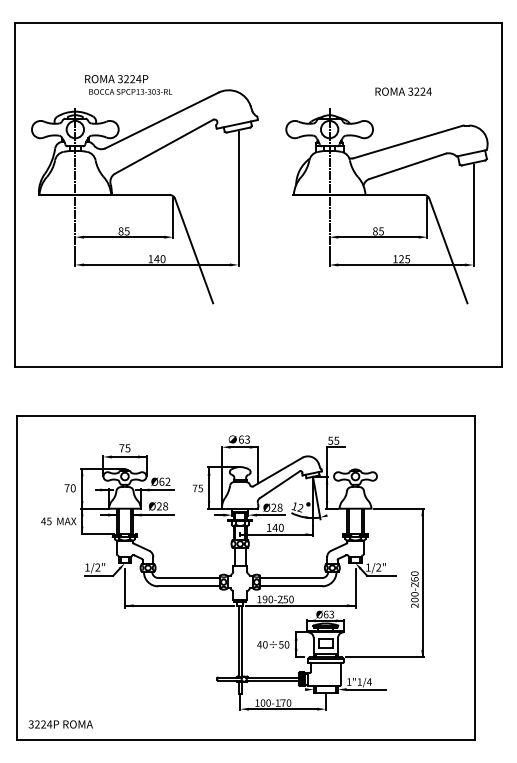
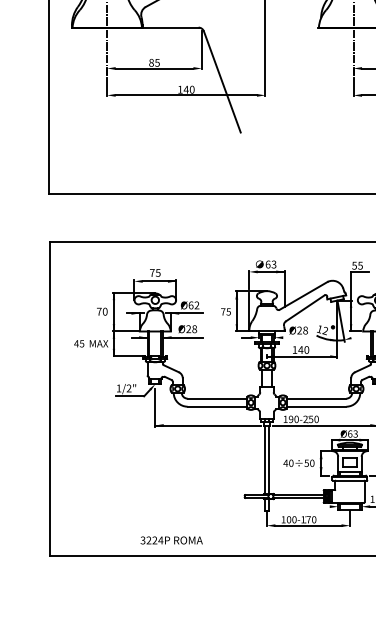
line: (271, 515) -> (297, 338), removed
text: (60, 724) -> (171, 540), moved

